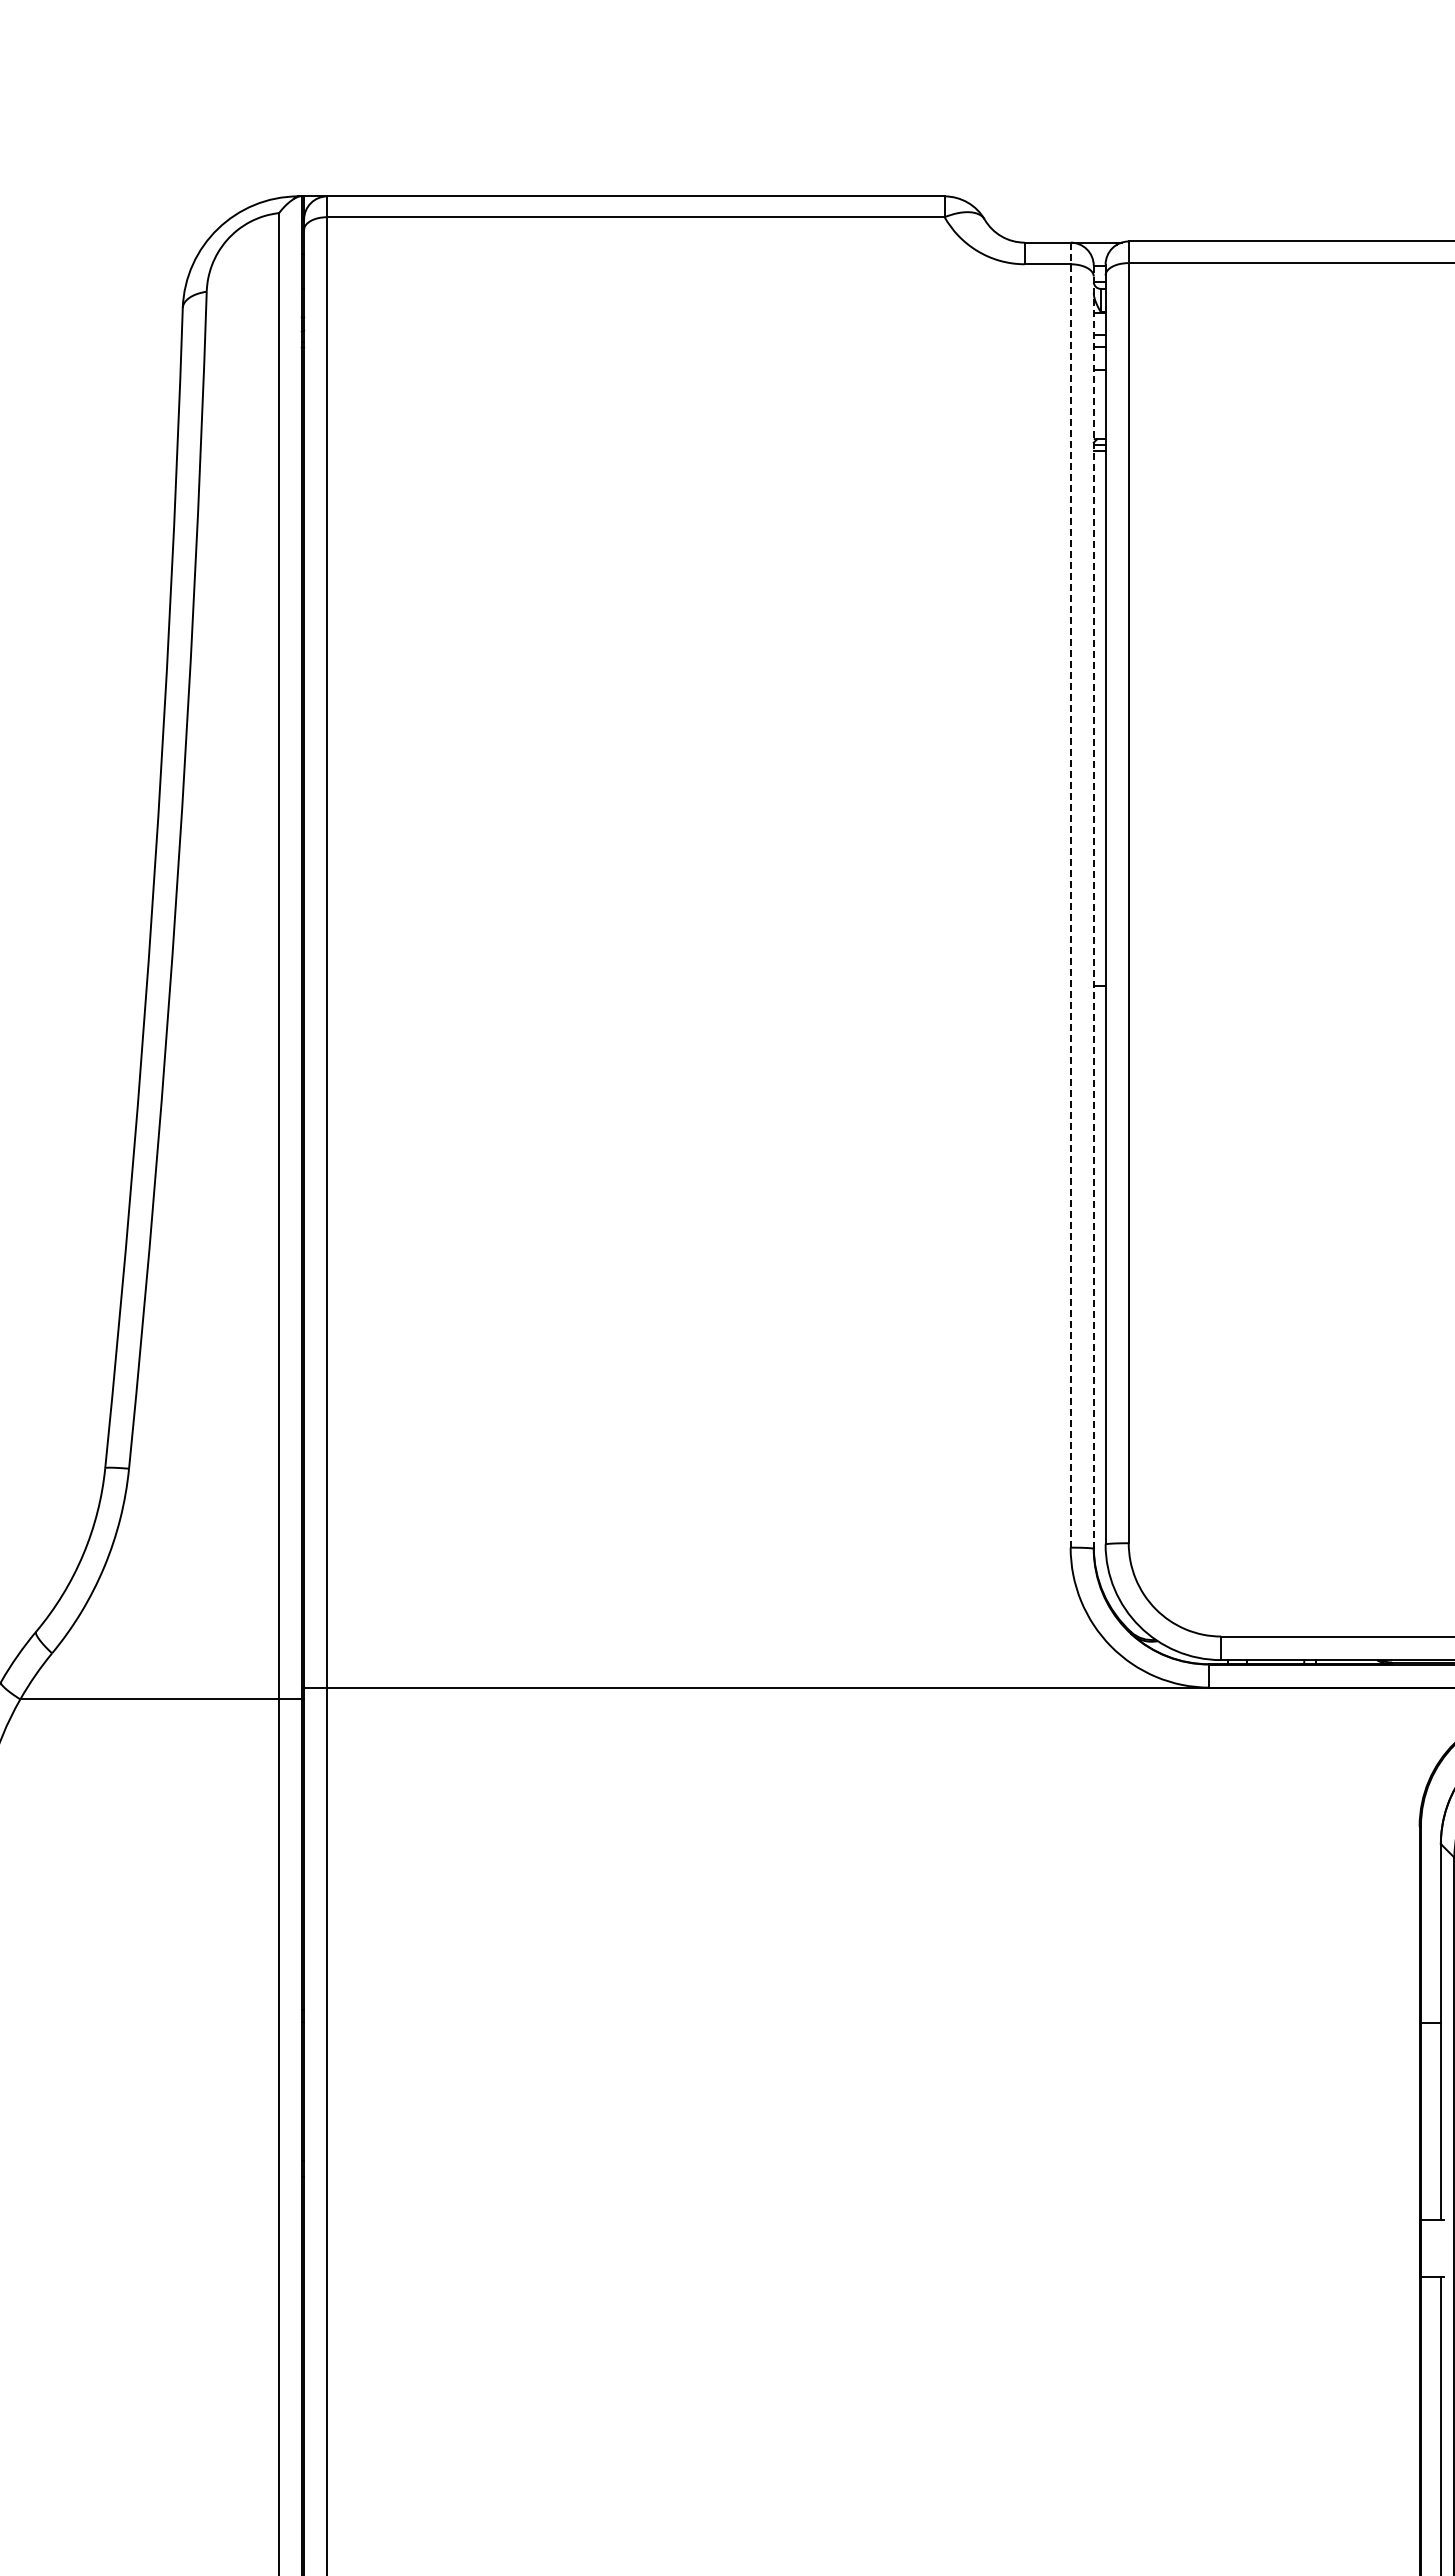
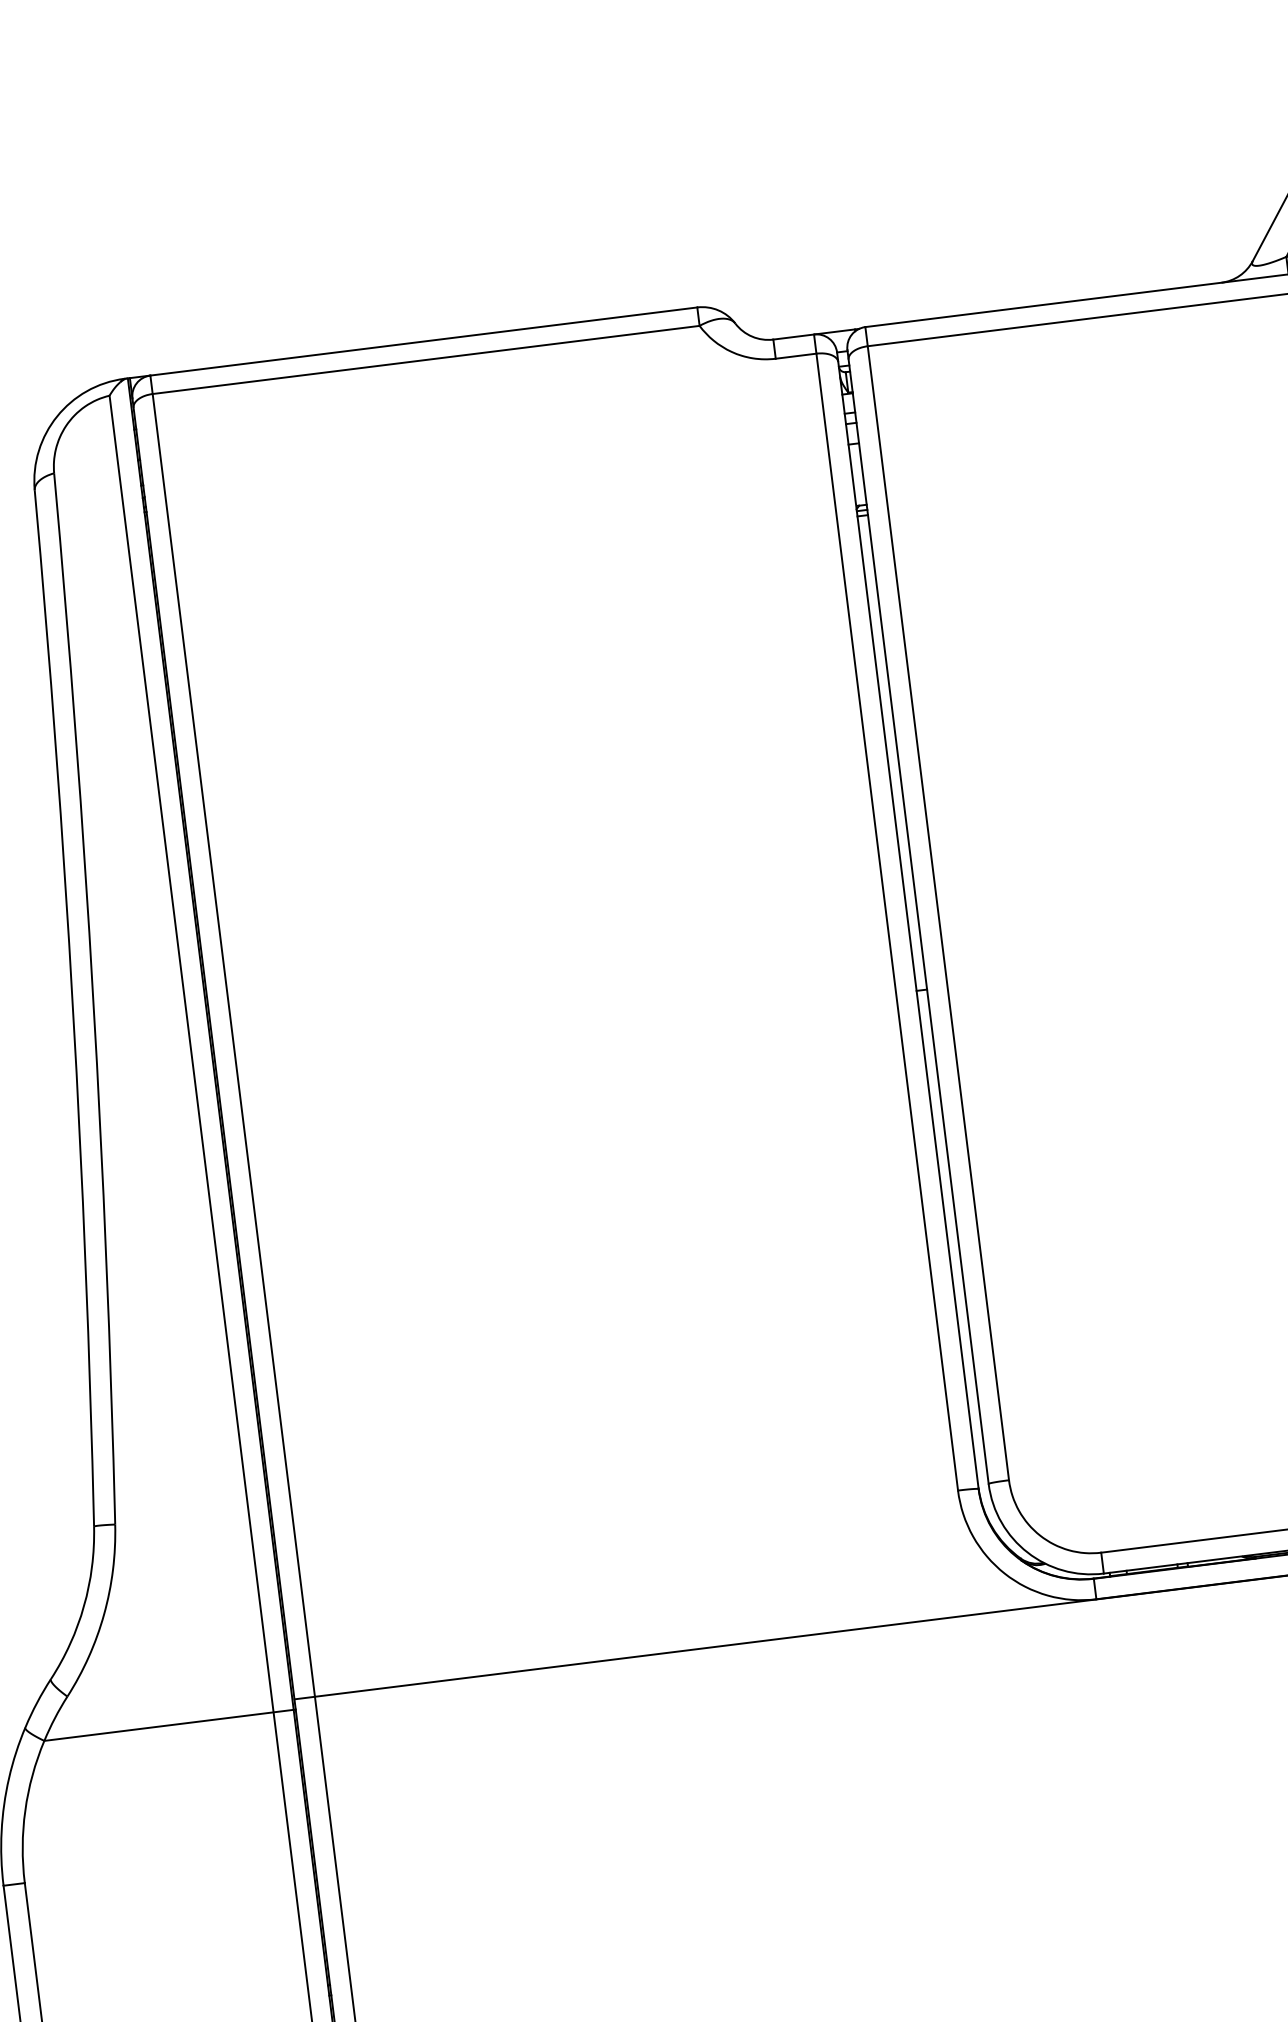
line: (1070, 895) -> (885, 912), dashed -> solid
line: (1093, 907) -> (907, 920), dashed -> solid

